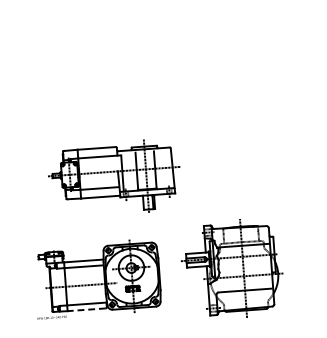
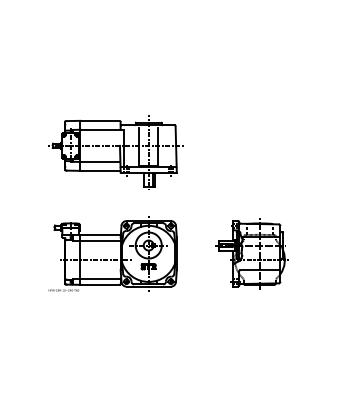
part: (114, 178) -> (115, 152), moved
part: (232, 268) -> (251, 253), size x0.71
line: (86, 309) -> (99, 284), dashed -> solid

